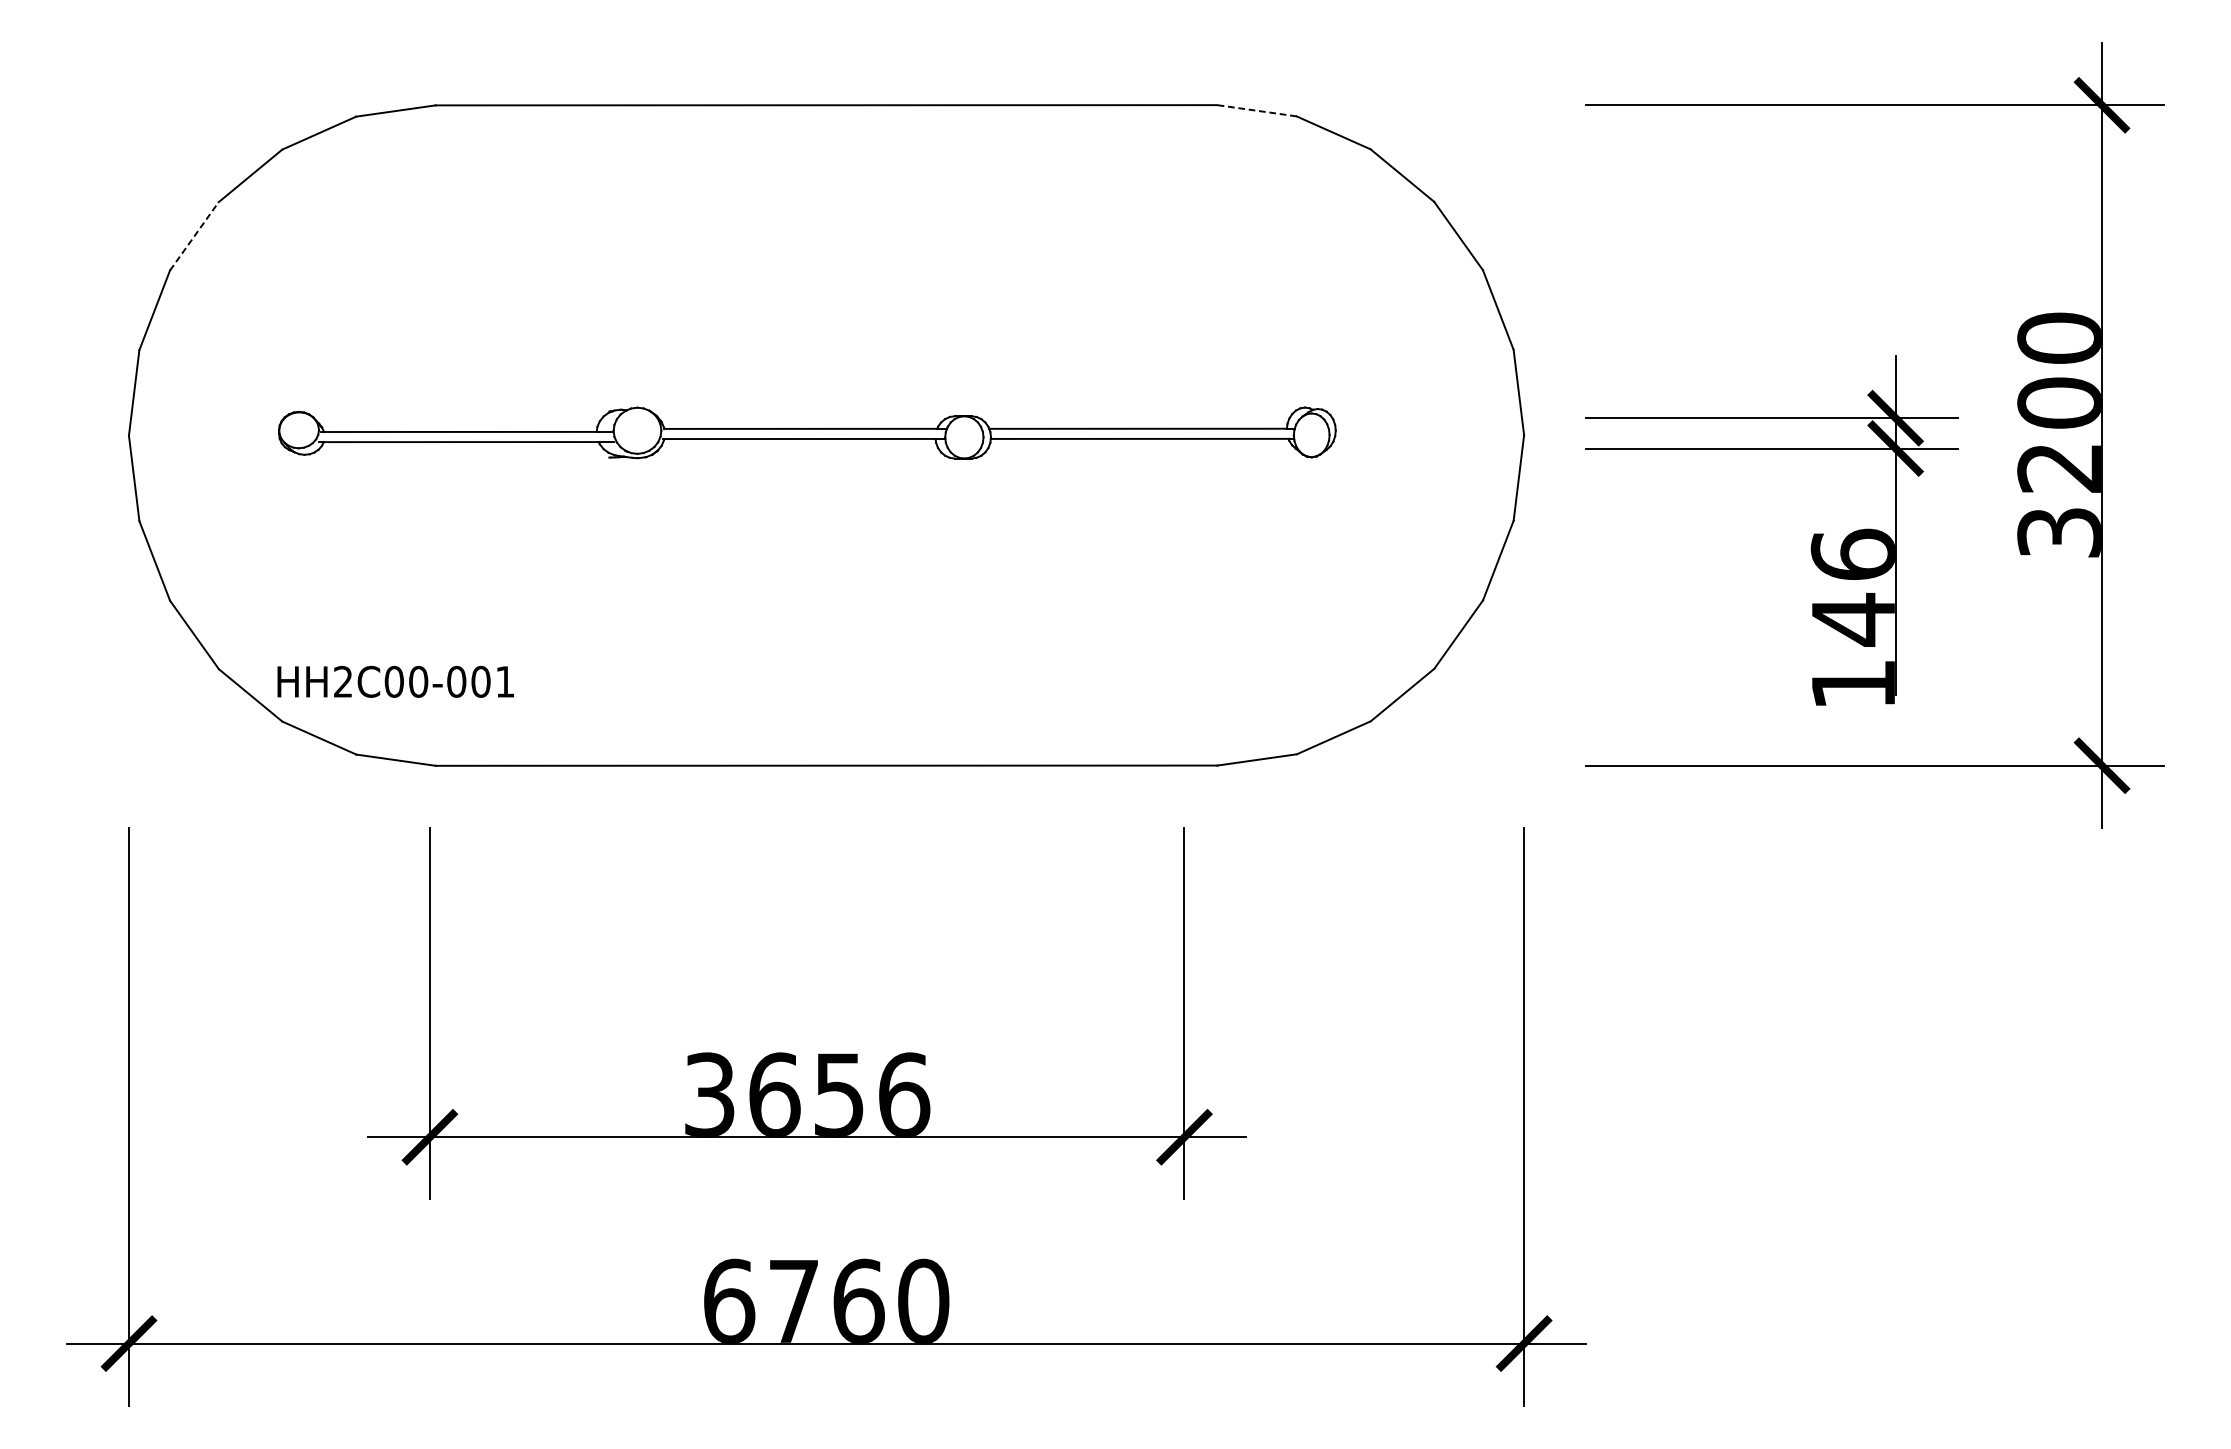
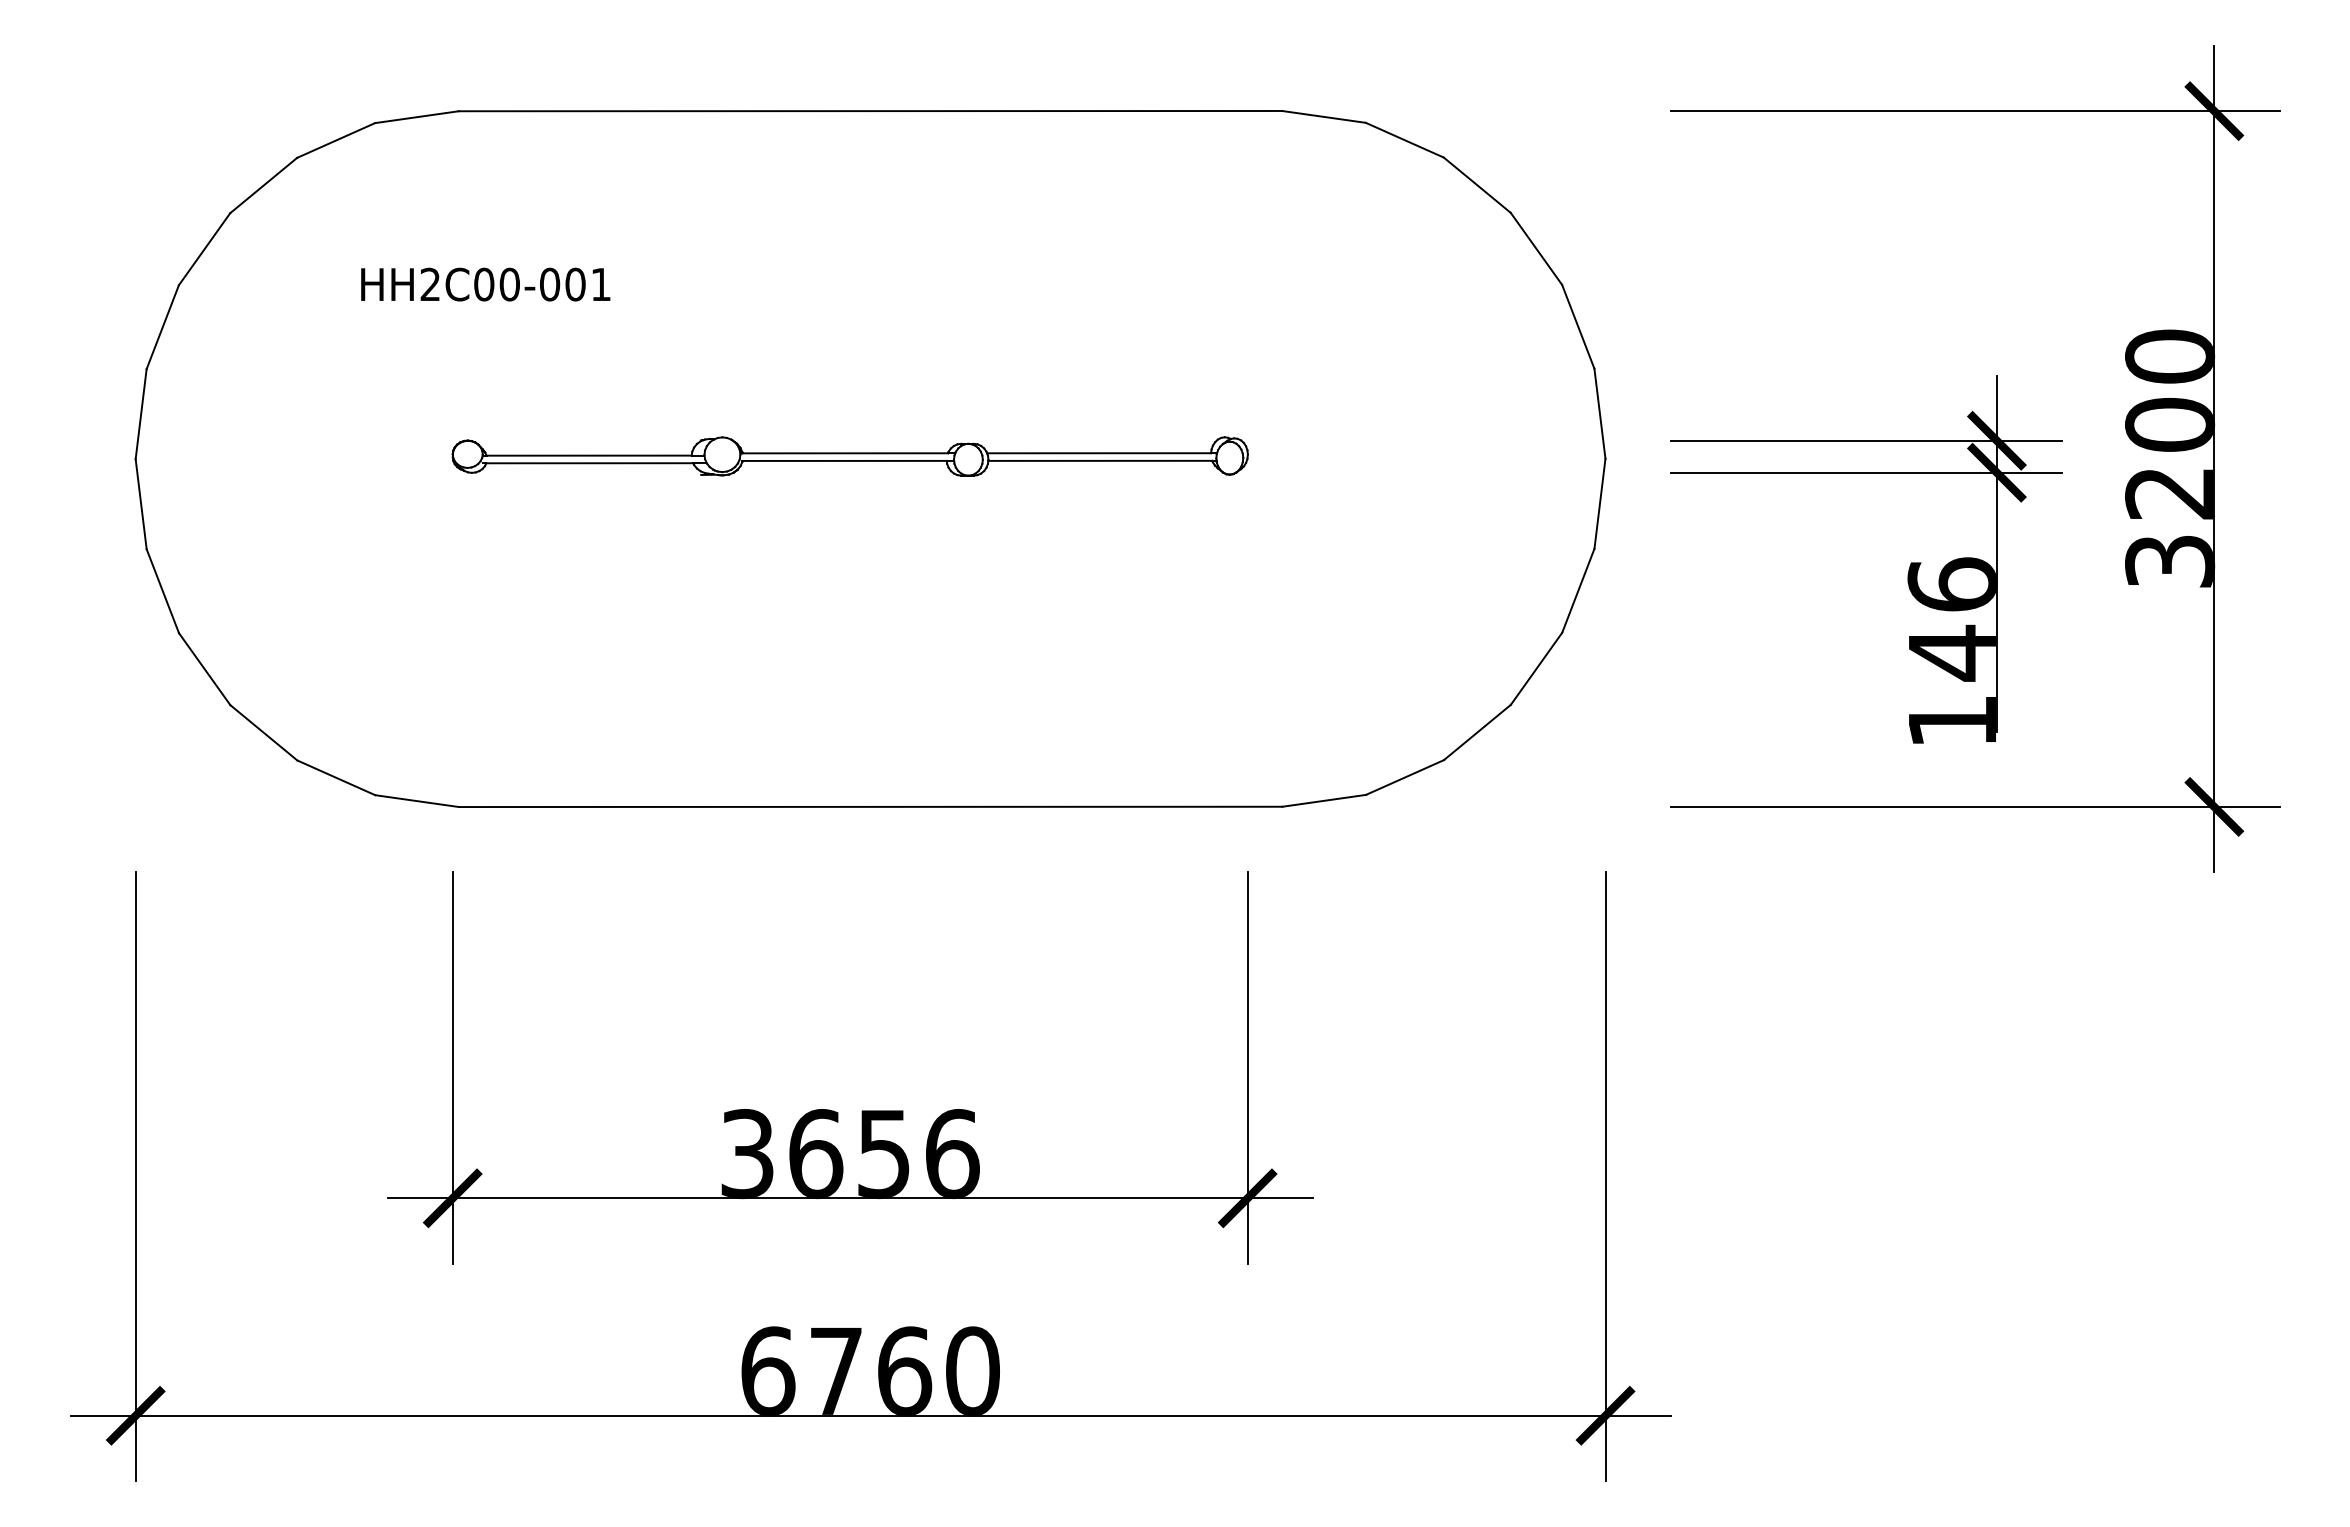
line: (1256, 110) -> (1323, 116), dashed -> solid
line: (194, 235) -> (204, 248), dashed -> solid
part: (806, 433) -> (849, 456), size x0.71
text: (395, 681) -> (485, 284), moved

